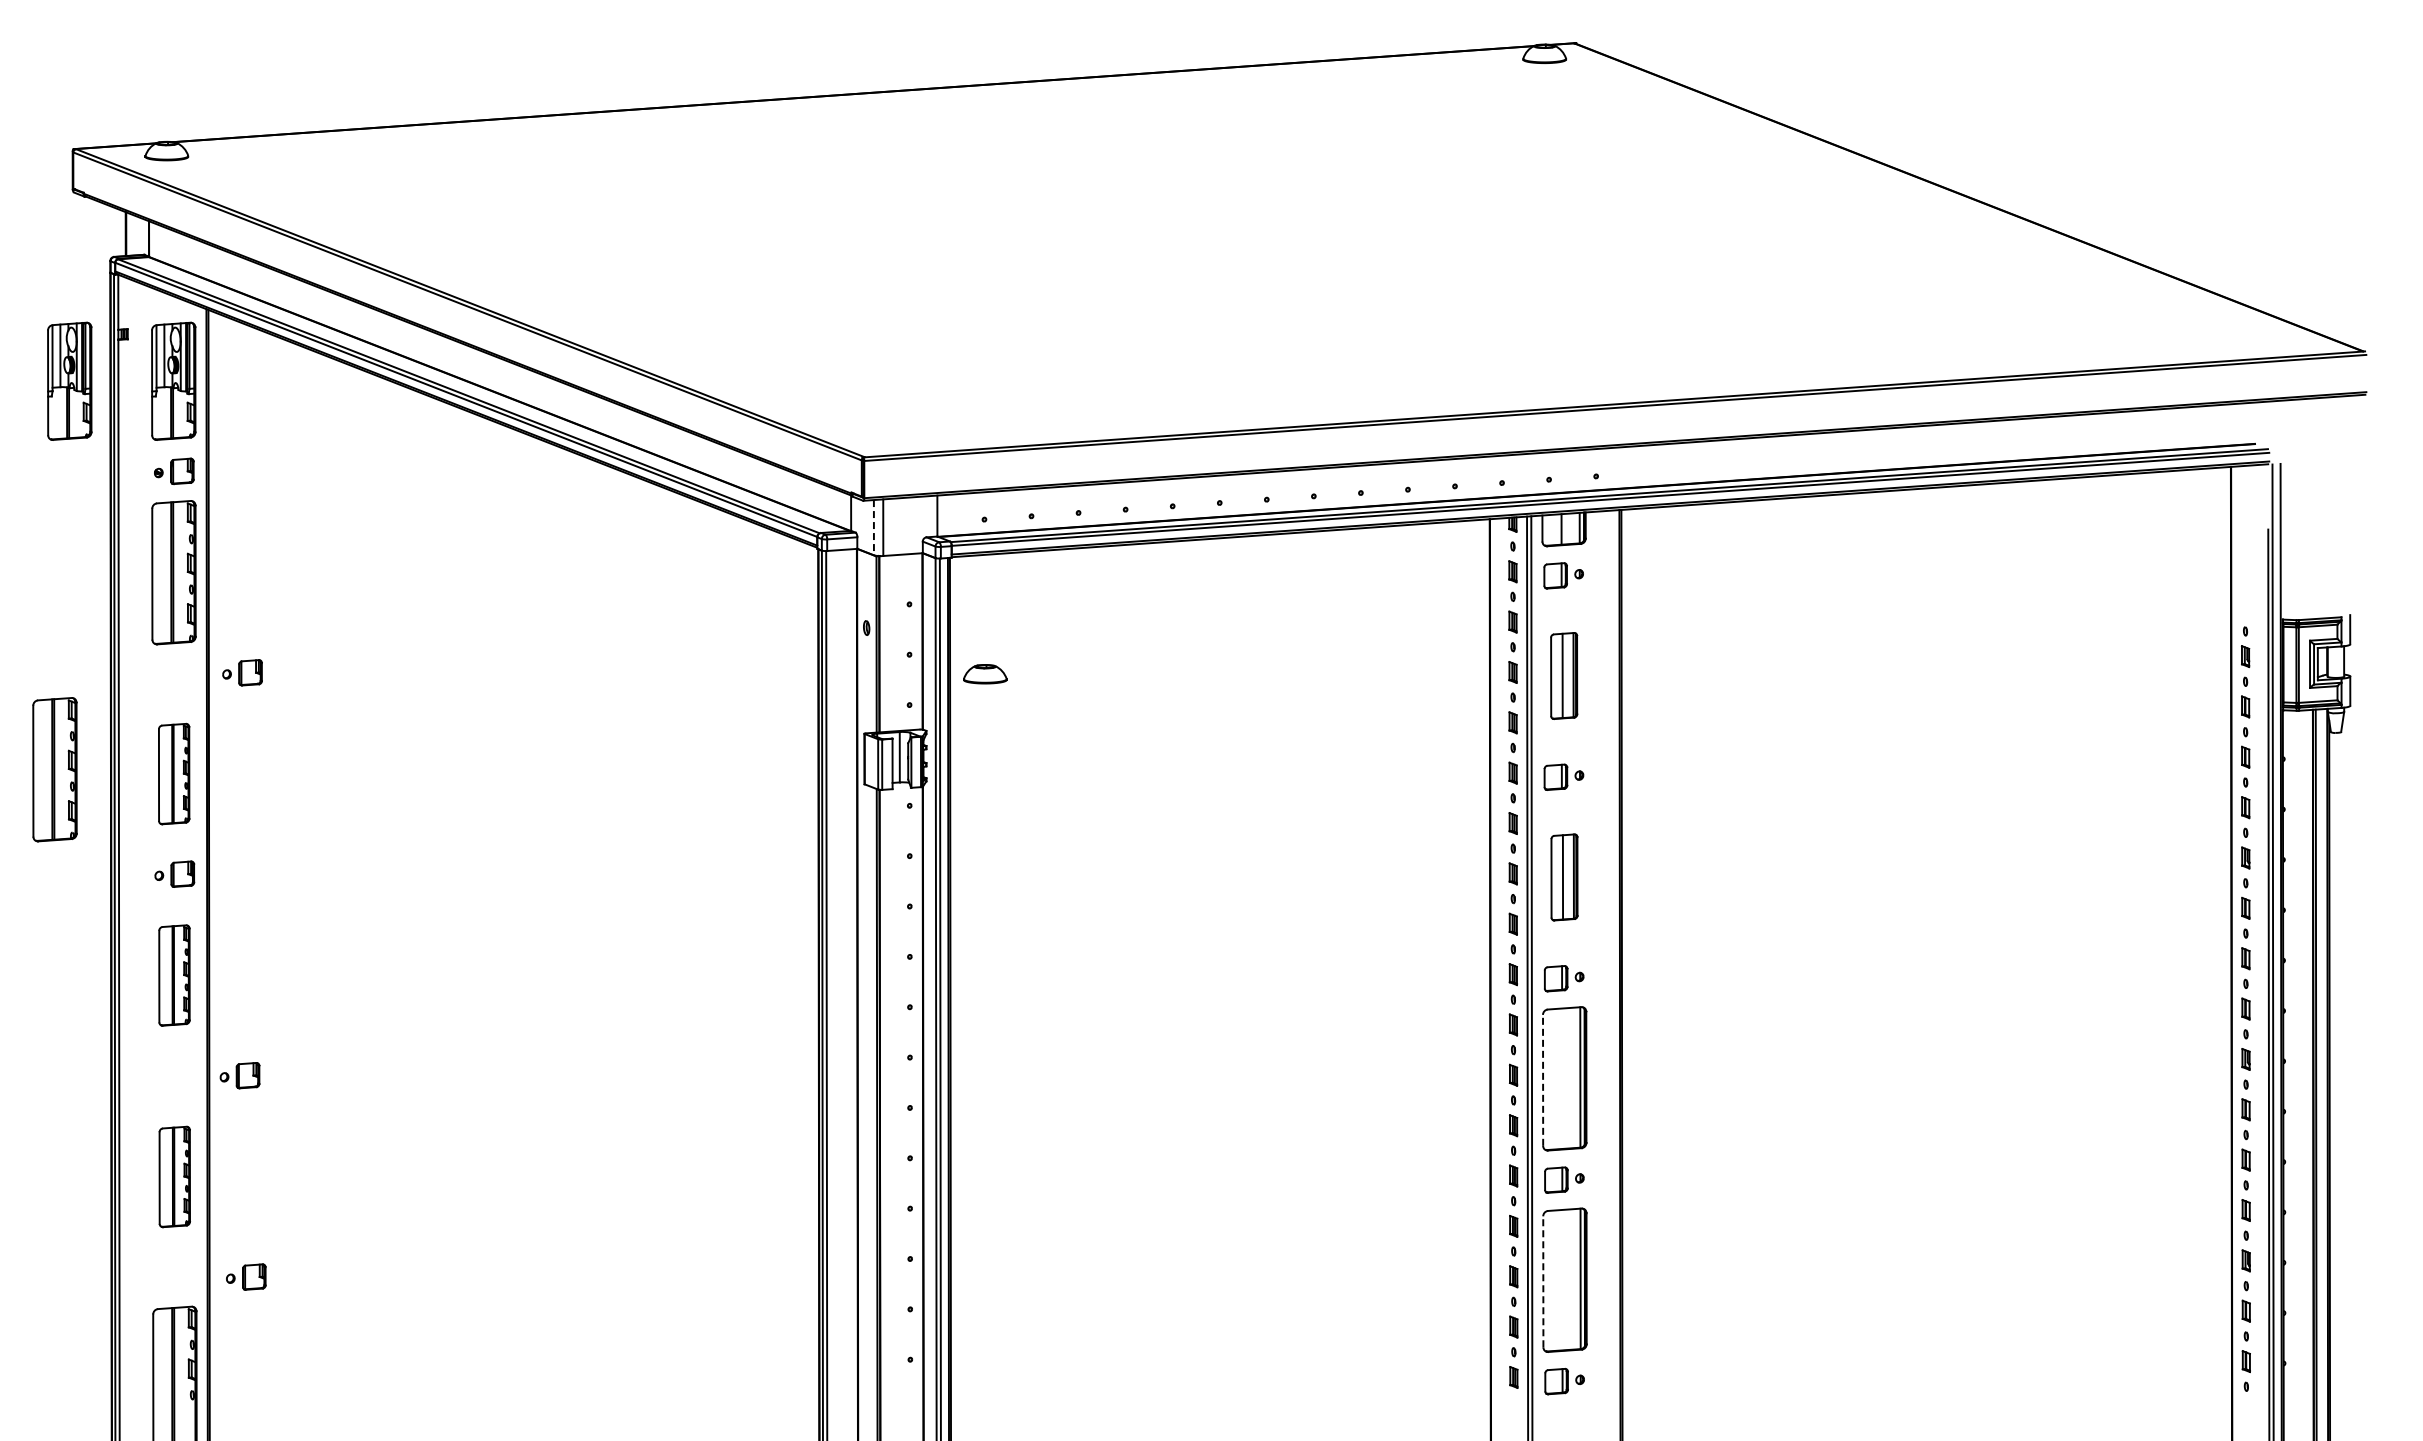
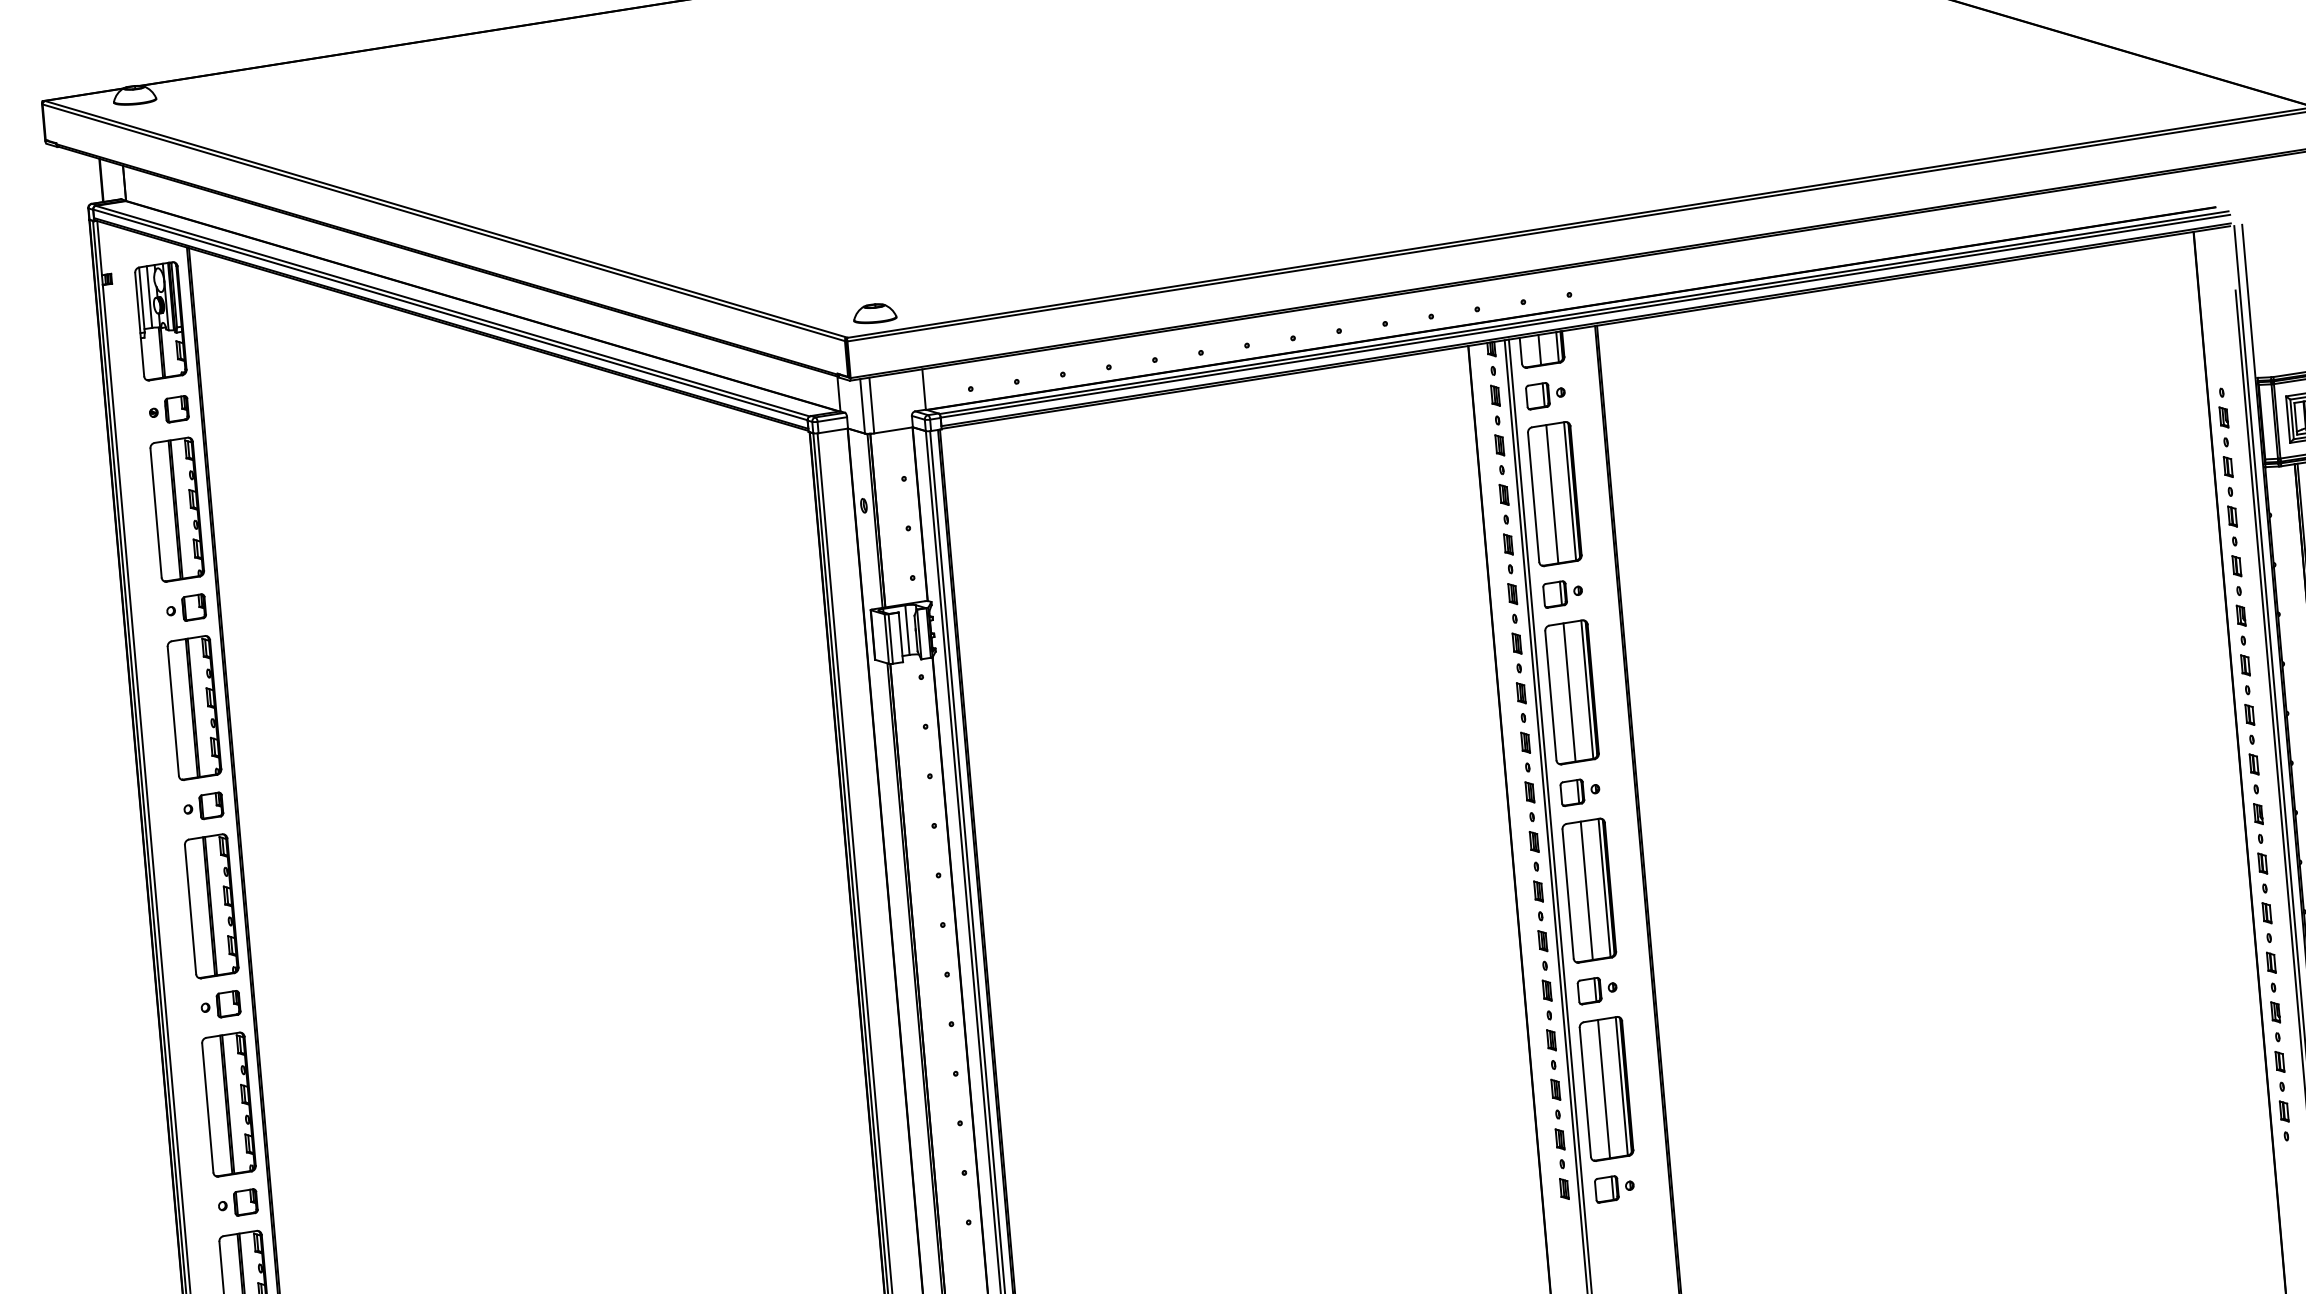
part: (69, 380) -> (58, 329), removed
line: (873, 527) -> (862, 406), dashed -> solid
part: (242, 672) -> (186, 607), moved
part: (985, 674) -> (875, 313), moved
part: (1563, 675) -> (1554, 493), size x1.67
part: (54, 769) -> (76, 713), removed
part: (173, 773) -> (193, 707), size x1.43
part: (1564, 877) -> (1572, 692), size x1.67
part: (174, 975) -> (211, 906), size x1.43
part: (239, 1075) -> (220, 1004), moved
line: (1562, 1078) -> (1587, 890), added
line: (1543, 1079) -> (1568, 893), dashed -> solid
part: (174, 1176) -> (228, 1104), size x1.43
part: (246, 1276) -> (238, 1202), moved
line: (1562, 1279) -> (1604, 1088), added
line: (1543, 1281) -> (1585, 1092), dashed -> solid

